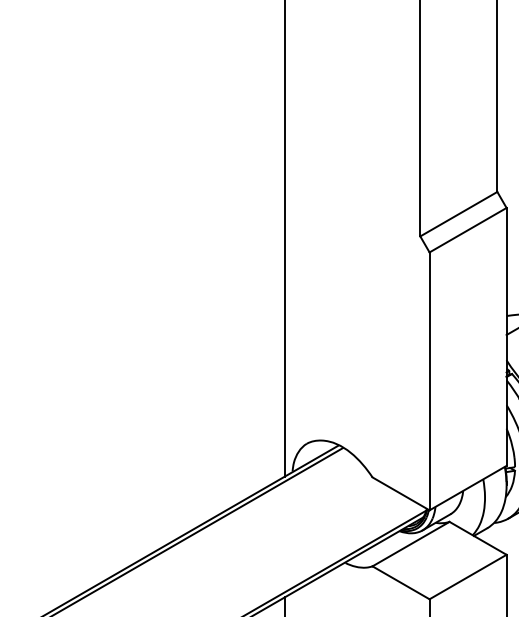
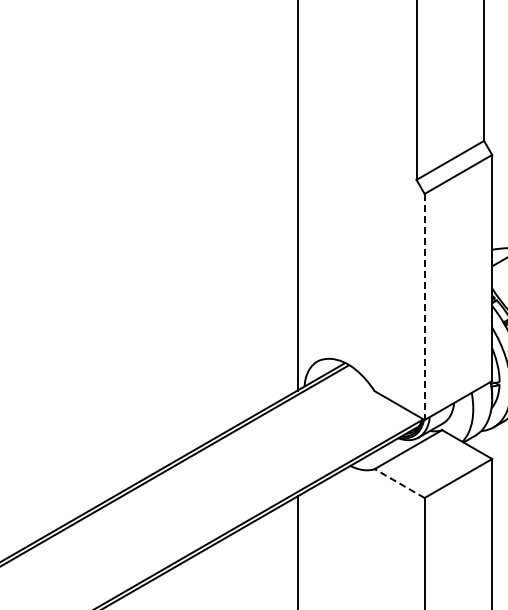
line: (429, 381) -> (424, 307), solid -> dashed
line: (400, 582) -> (399, 483), solid -> dashed

